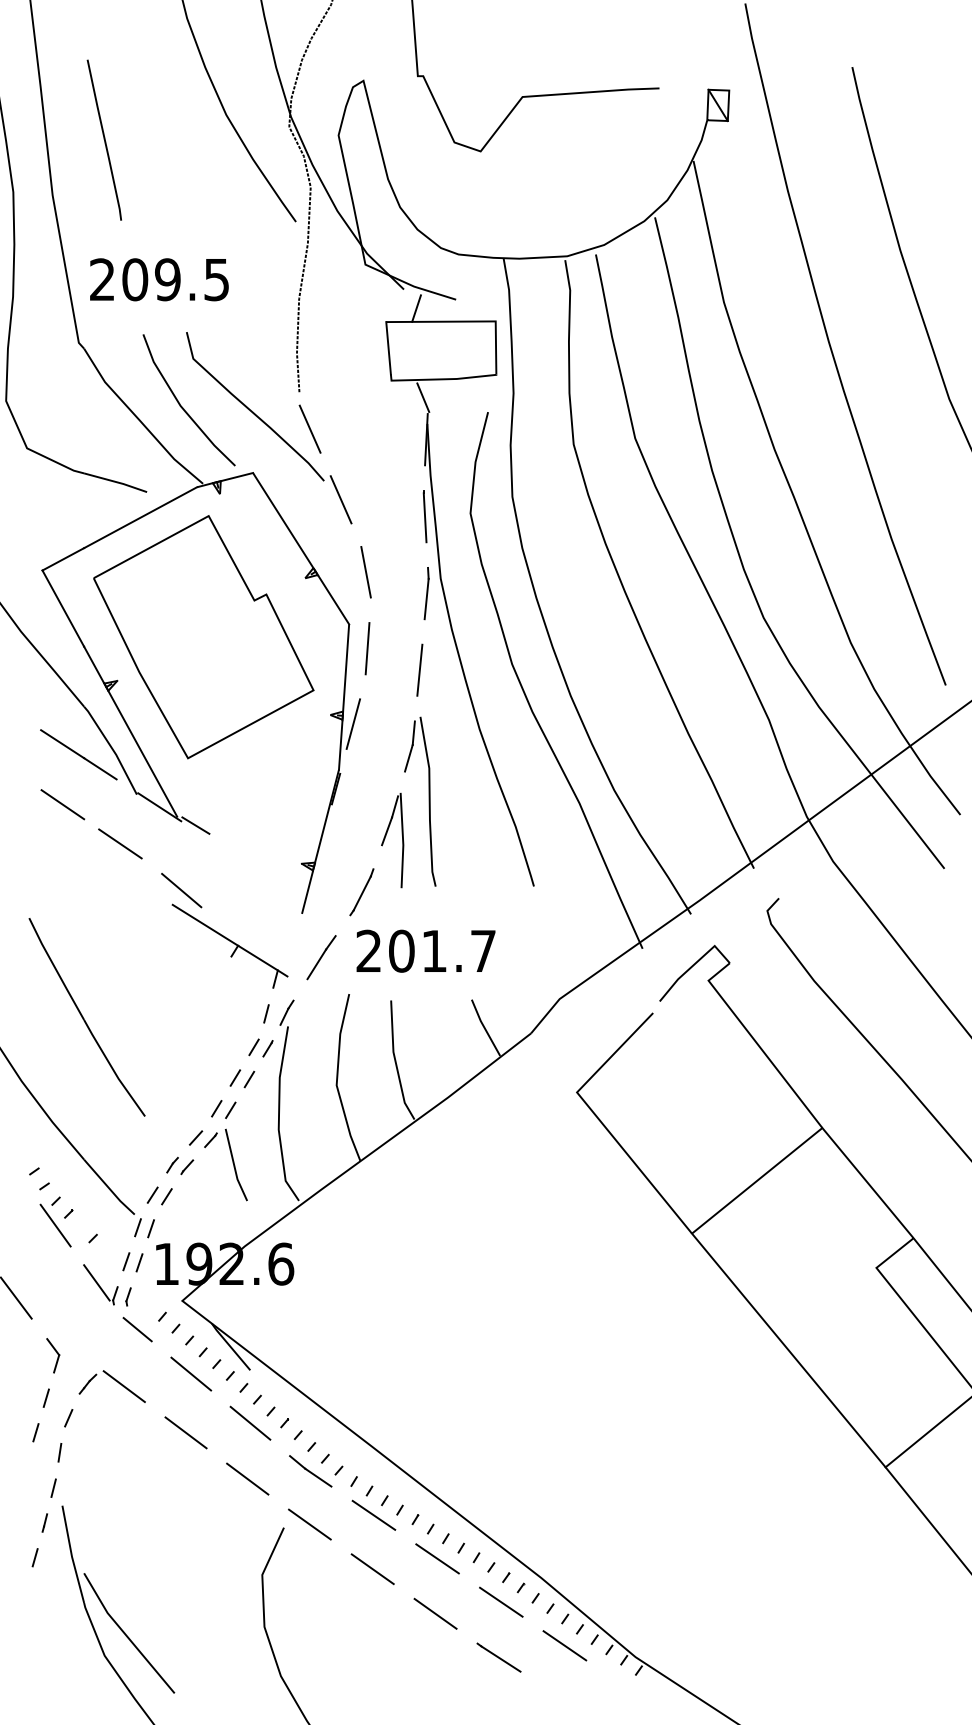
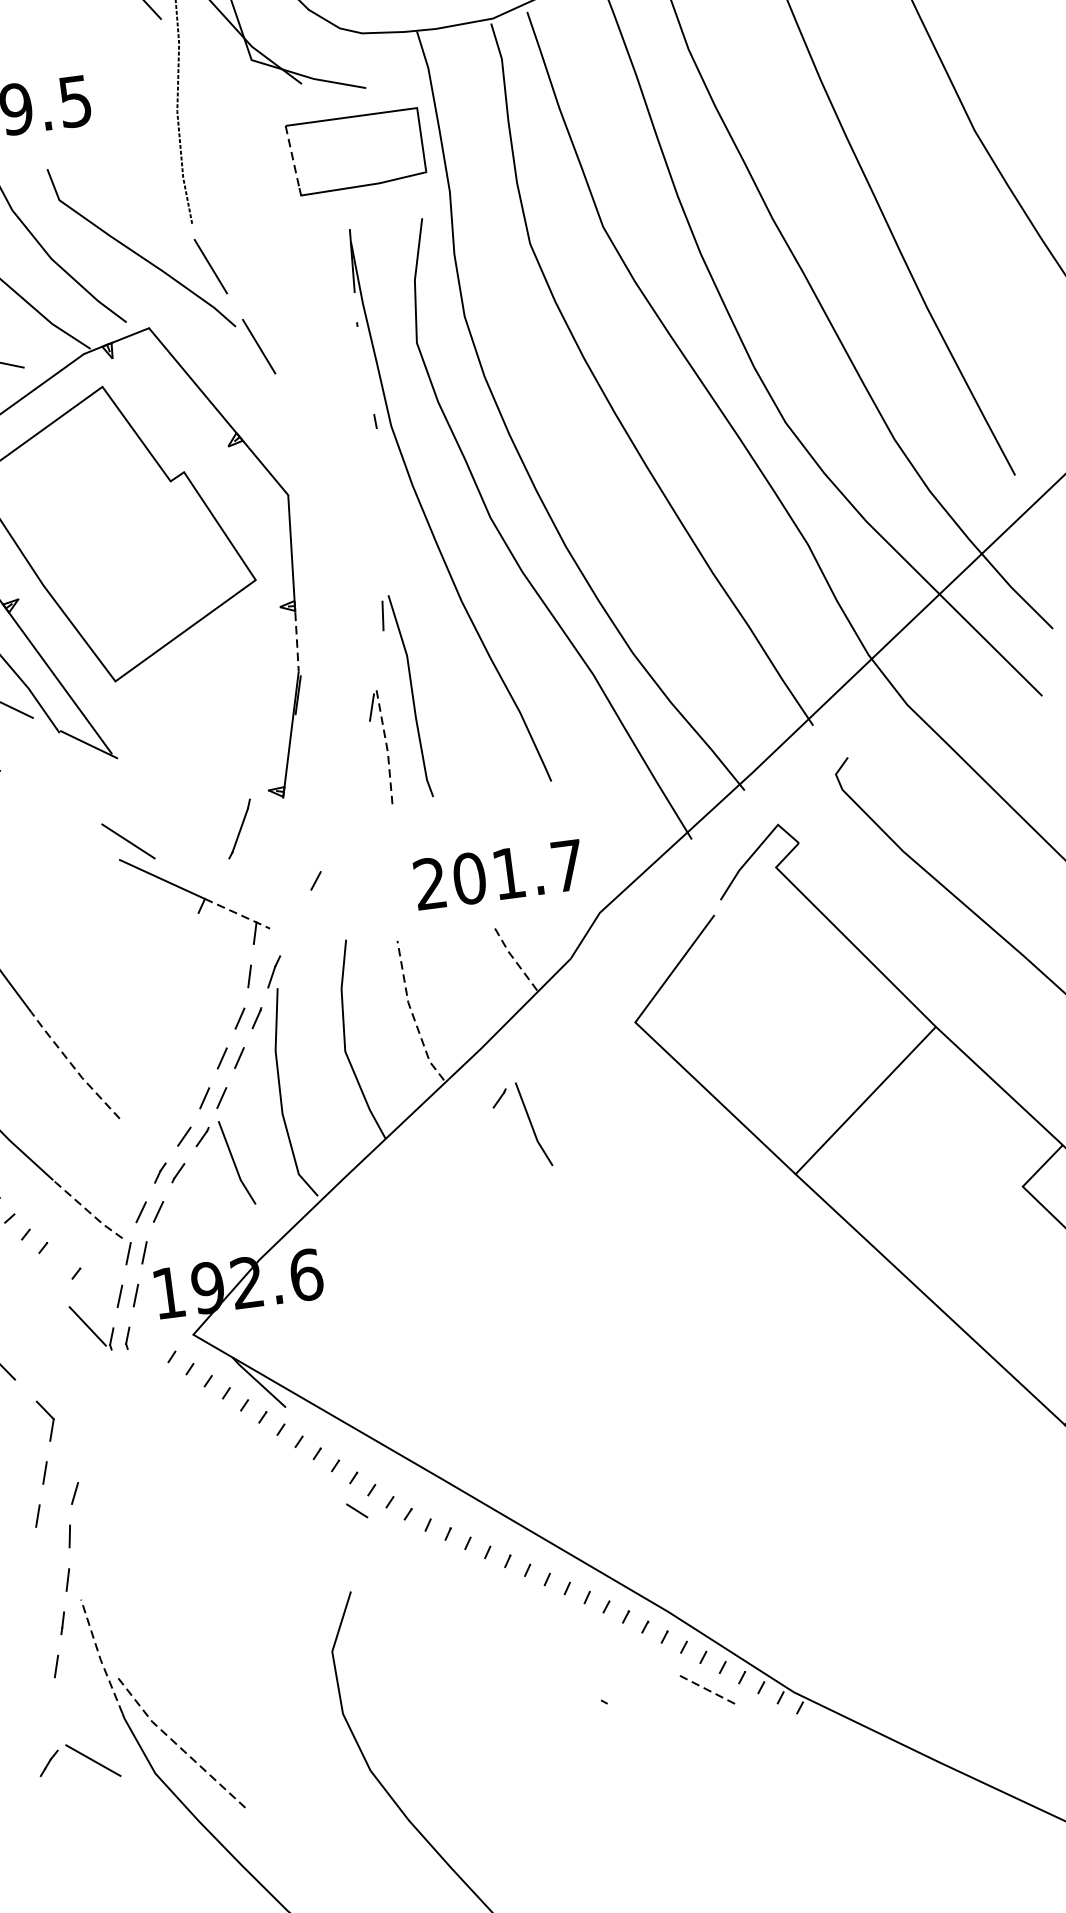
line: (416, 308) -> (319, 104), removed
line: (388, 348) -> (292, 157), solid -> dashed
line: (423, 397) -> (342, 210), removed
line: (424, 517) -> (362, 354), removed
line: (365, 572) -> (299, 430), removed
line: (426, 598) -> (377, 452), removed
line: (367, 648) -> (314, 521), removed
line: (419, 669) -> (379, 538), removed
line: (353, 723) -> (308, 613), removed
line: (340, 745) -> (296, 642), solid -> dashed
line: (408, 757) -> (380, 646), removed
line: (195, 825) -> (134, 761), removed
line: (387, 831) -> (366, 738), removed
line: (403, 840) -> (387, 746), solid -> dashed
line: (120, 843) -> (47, 794), removed
line: (307, 892) -> (280, 824), removed
line: (361, 892) -> (239, 829), moved
text: (425, 950) -> (498, 874), moved
line: (264, 962) -> (239, 914), solid -> dashed
line: (316, 964) -> (302, 909), removed
line: (484, 1027) -> (513, 958), solid -> dashed
line: (395, 1061) -> (412, 1013), solid -> dashed
line: (112, 1068) -> (73, 1066), solid -> dashed
part: (479, 1163) -> (529, 1123), added
line: (108, 1187) -> (86, 1209), solid -> dashed
line: (55, 1225) -> (29, 1263), removed
line: (137, 1329) -> (143, 1376), removed
line: (191, 1373) -> (215, 1420), removed
part: (115, 1381) -> (81, 1755), moved
line: (250, 1422) -> (294, 1470), removed
line: (185, 1432) -> (217, 1492), removed
line: (318, 1477) -> (384, 1525), removed
line: (247, 1478) -> (299, 1538), removed
line: (373, 1514) -> (456, 1561), removed
line: (309, 1524) -> (381, 1583), removed
line: (71, 1555) -> (99, 1658), solid -> dashed
line: (437, 1558) -> (540, 1604), removed
line: (372, 1569) -> (463, 1627), removed
line: (501, 1601) -> (624, 1646), removed
line: (435, 1613) -> (546, 1671), removed
line: (126, 1635) -> (178, 1745), solid -> dashed
line: (564, 1645) -> (706, 1689), solid -> dashed
line: (500, 1658) -> (631, 1715), removed

